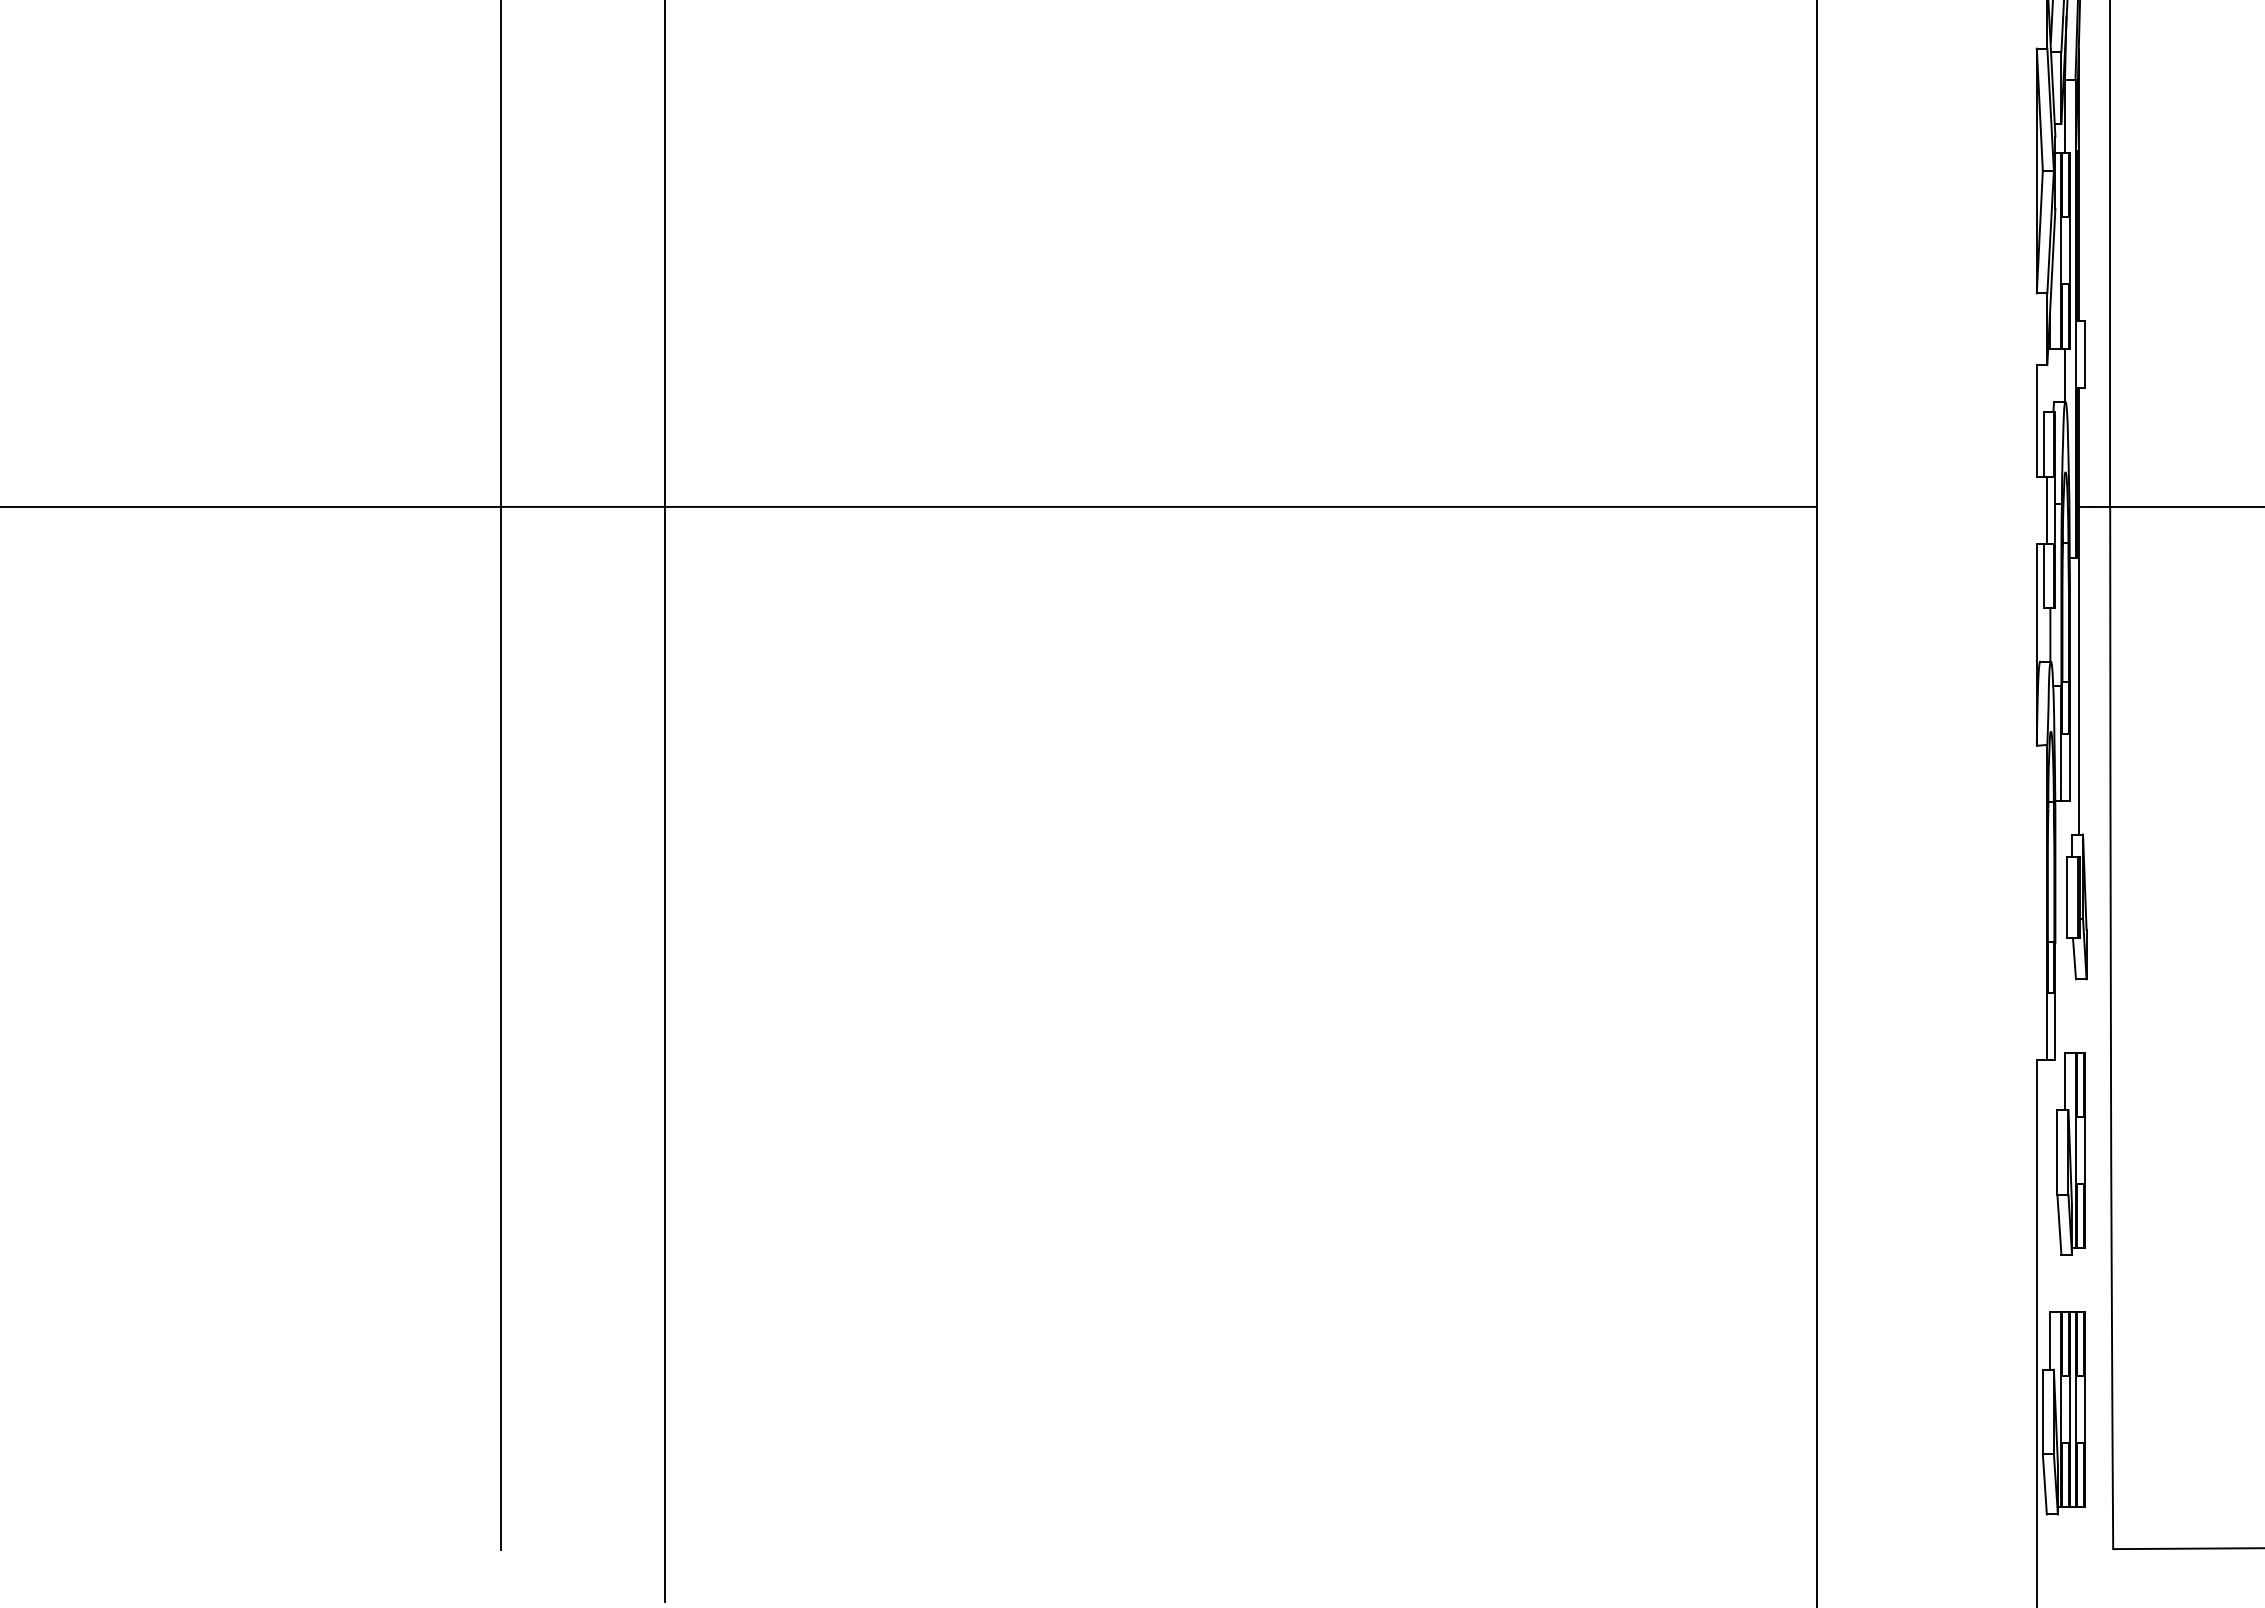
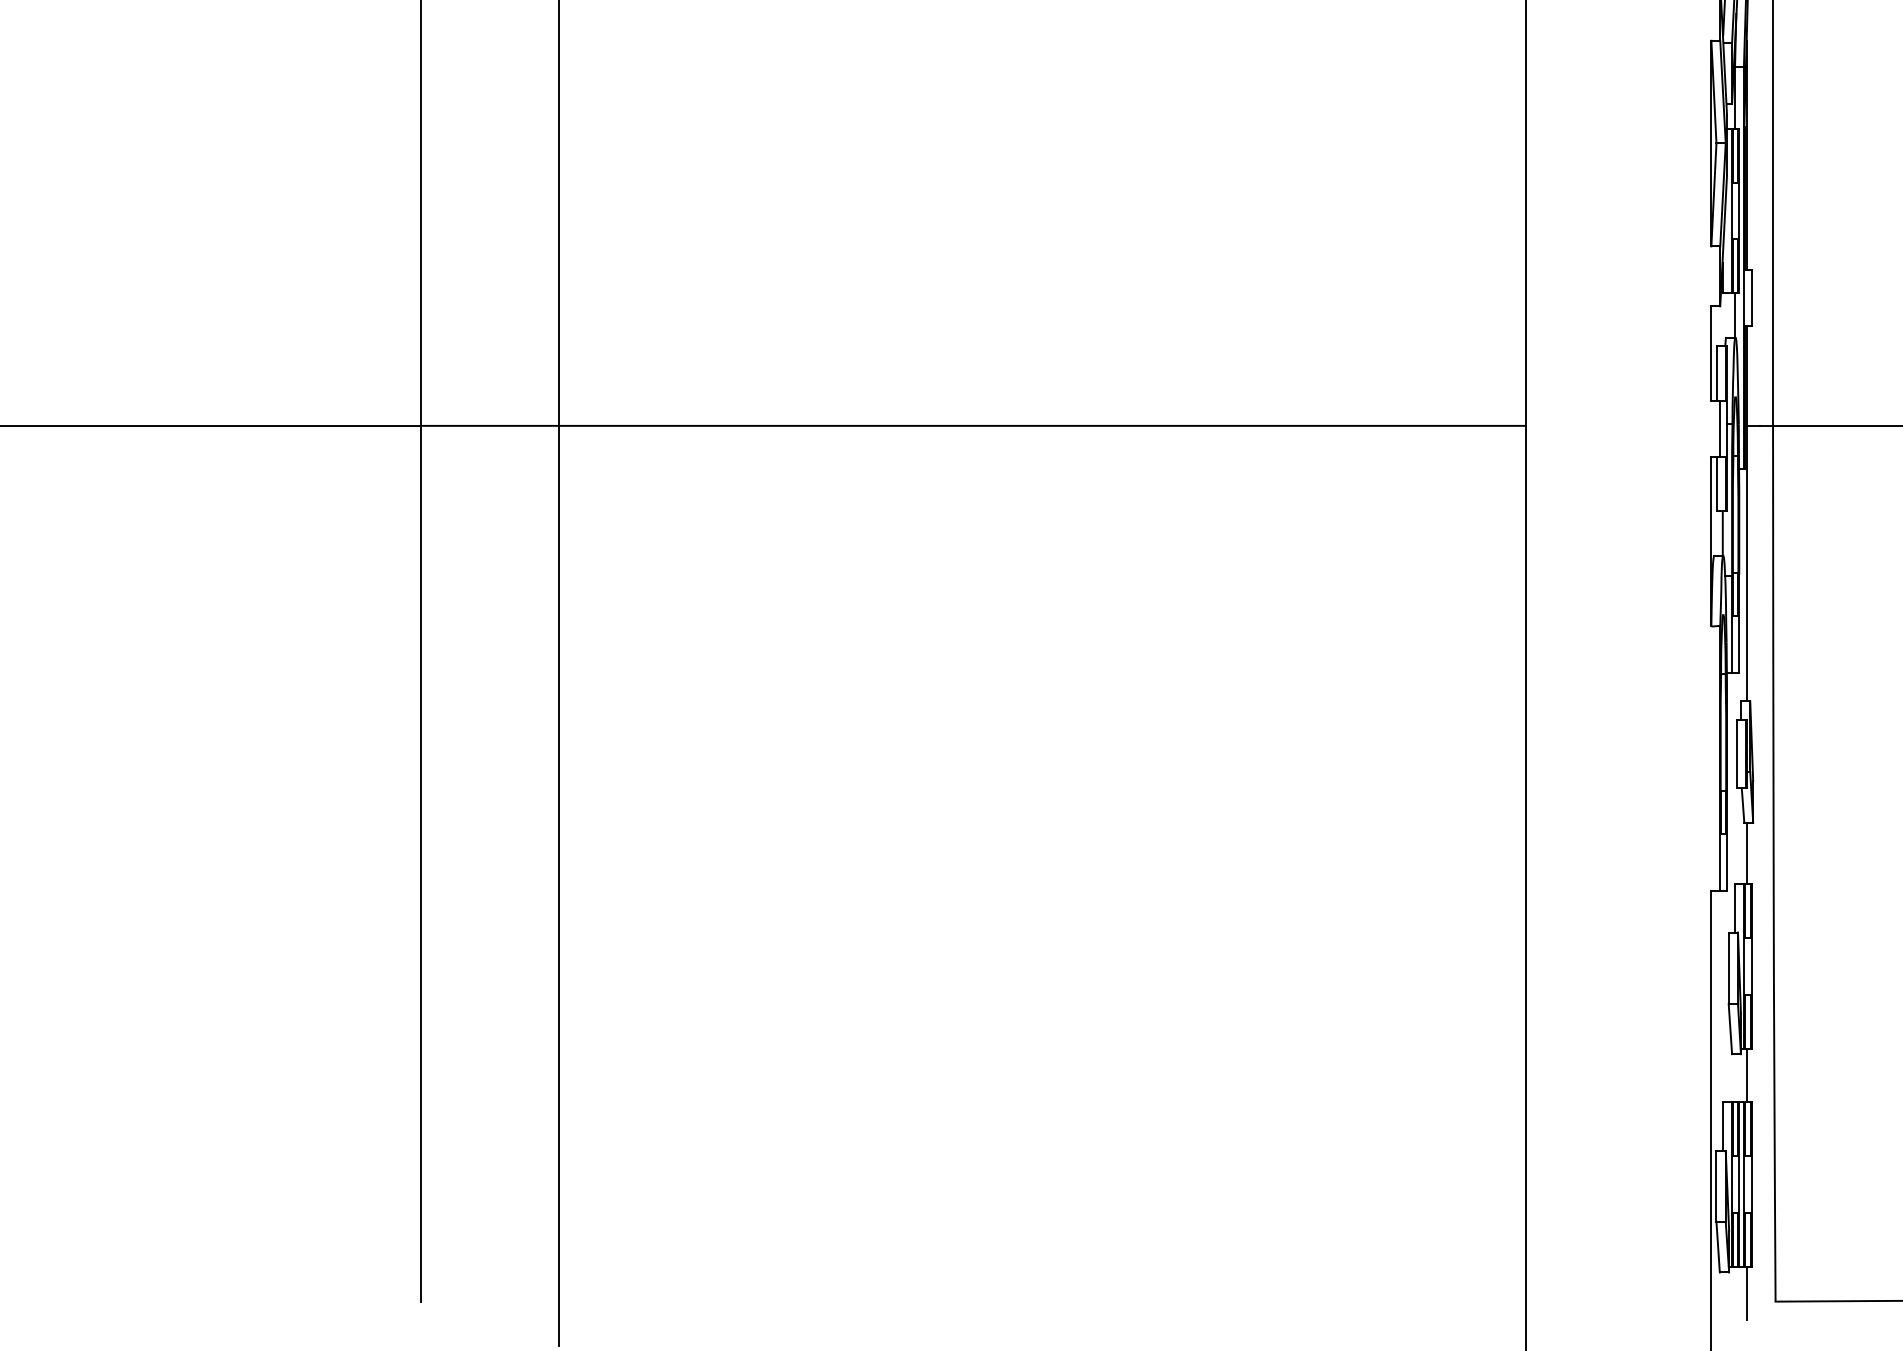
line: (2079, 1015) -> (1747, 853), added
line: (2079, 1279) -> (1747, 1075), added
line: (2079, 1539) -> (1747, 1293), added

